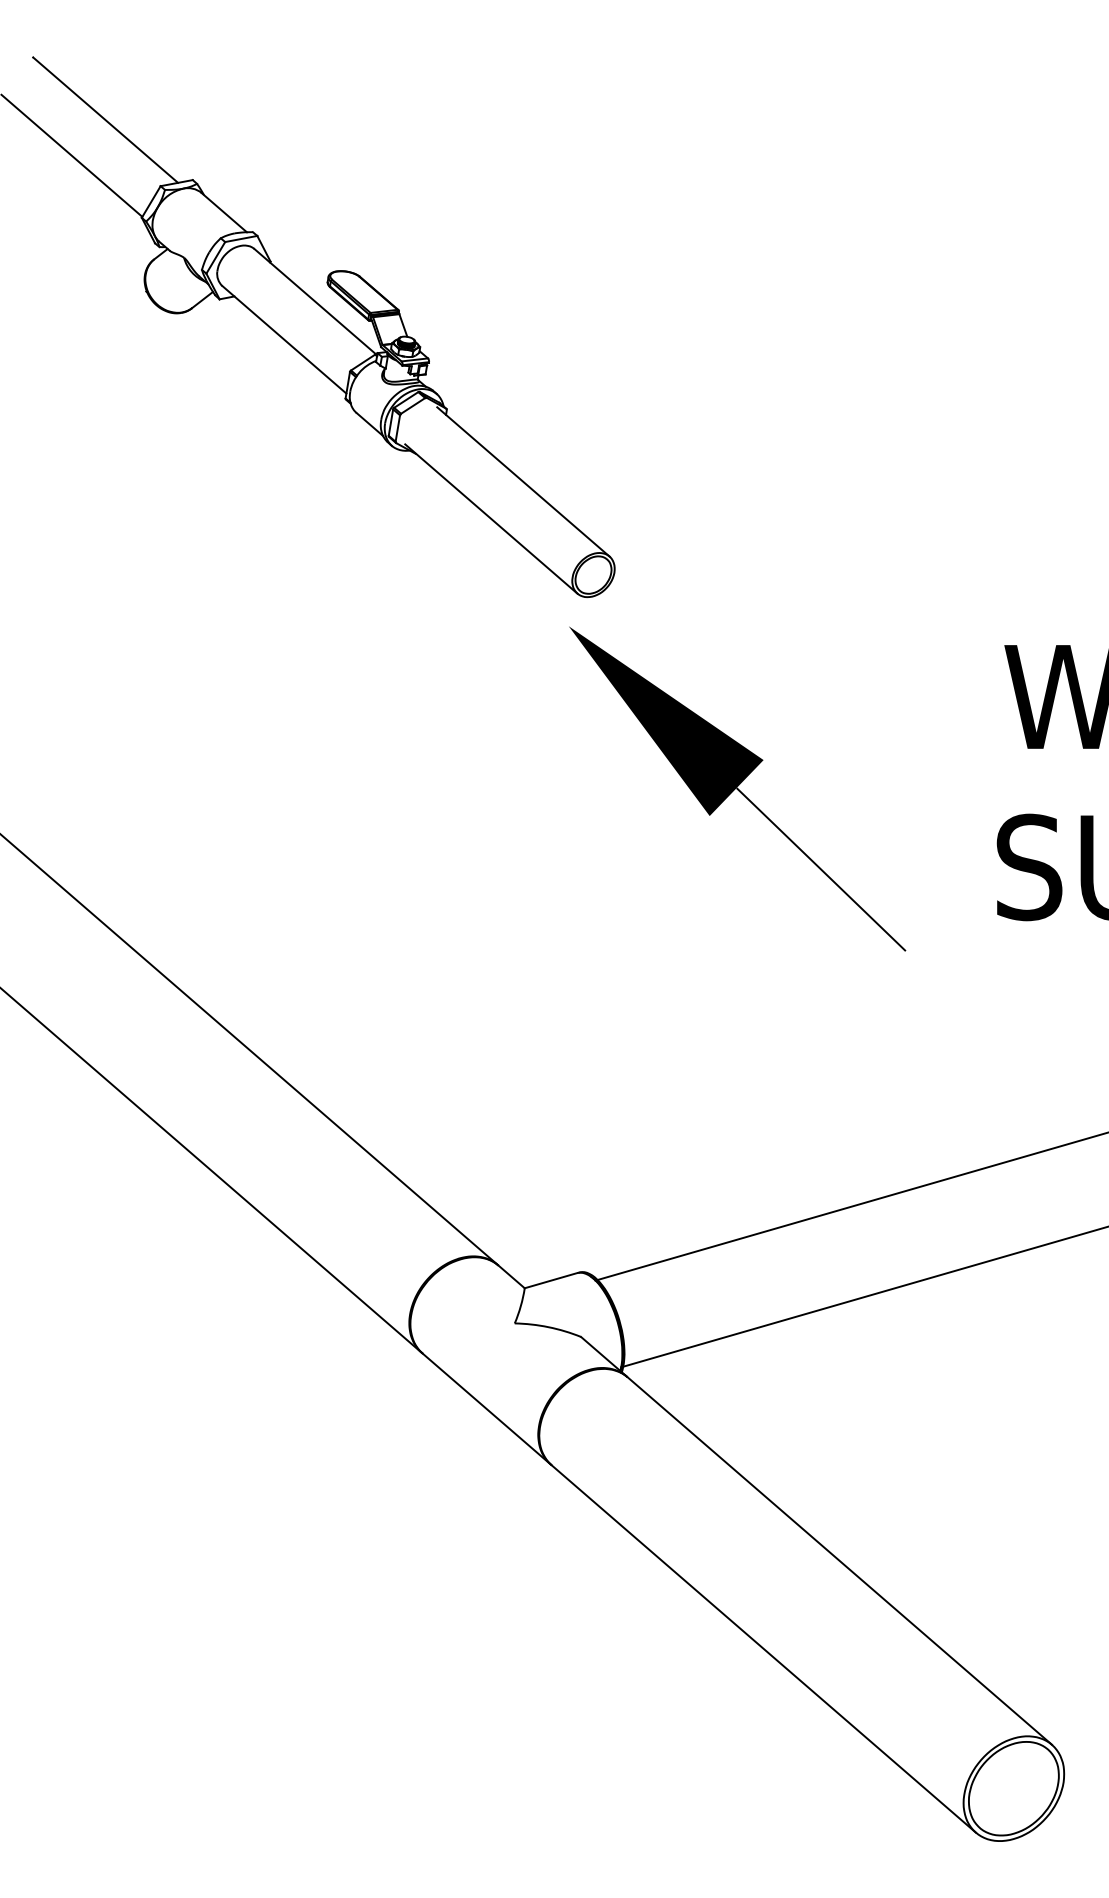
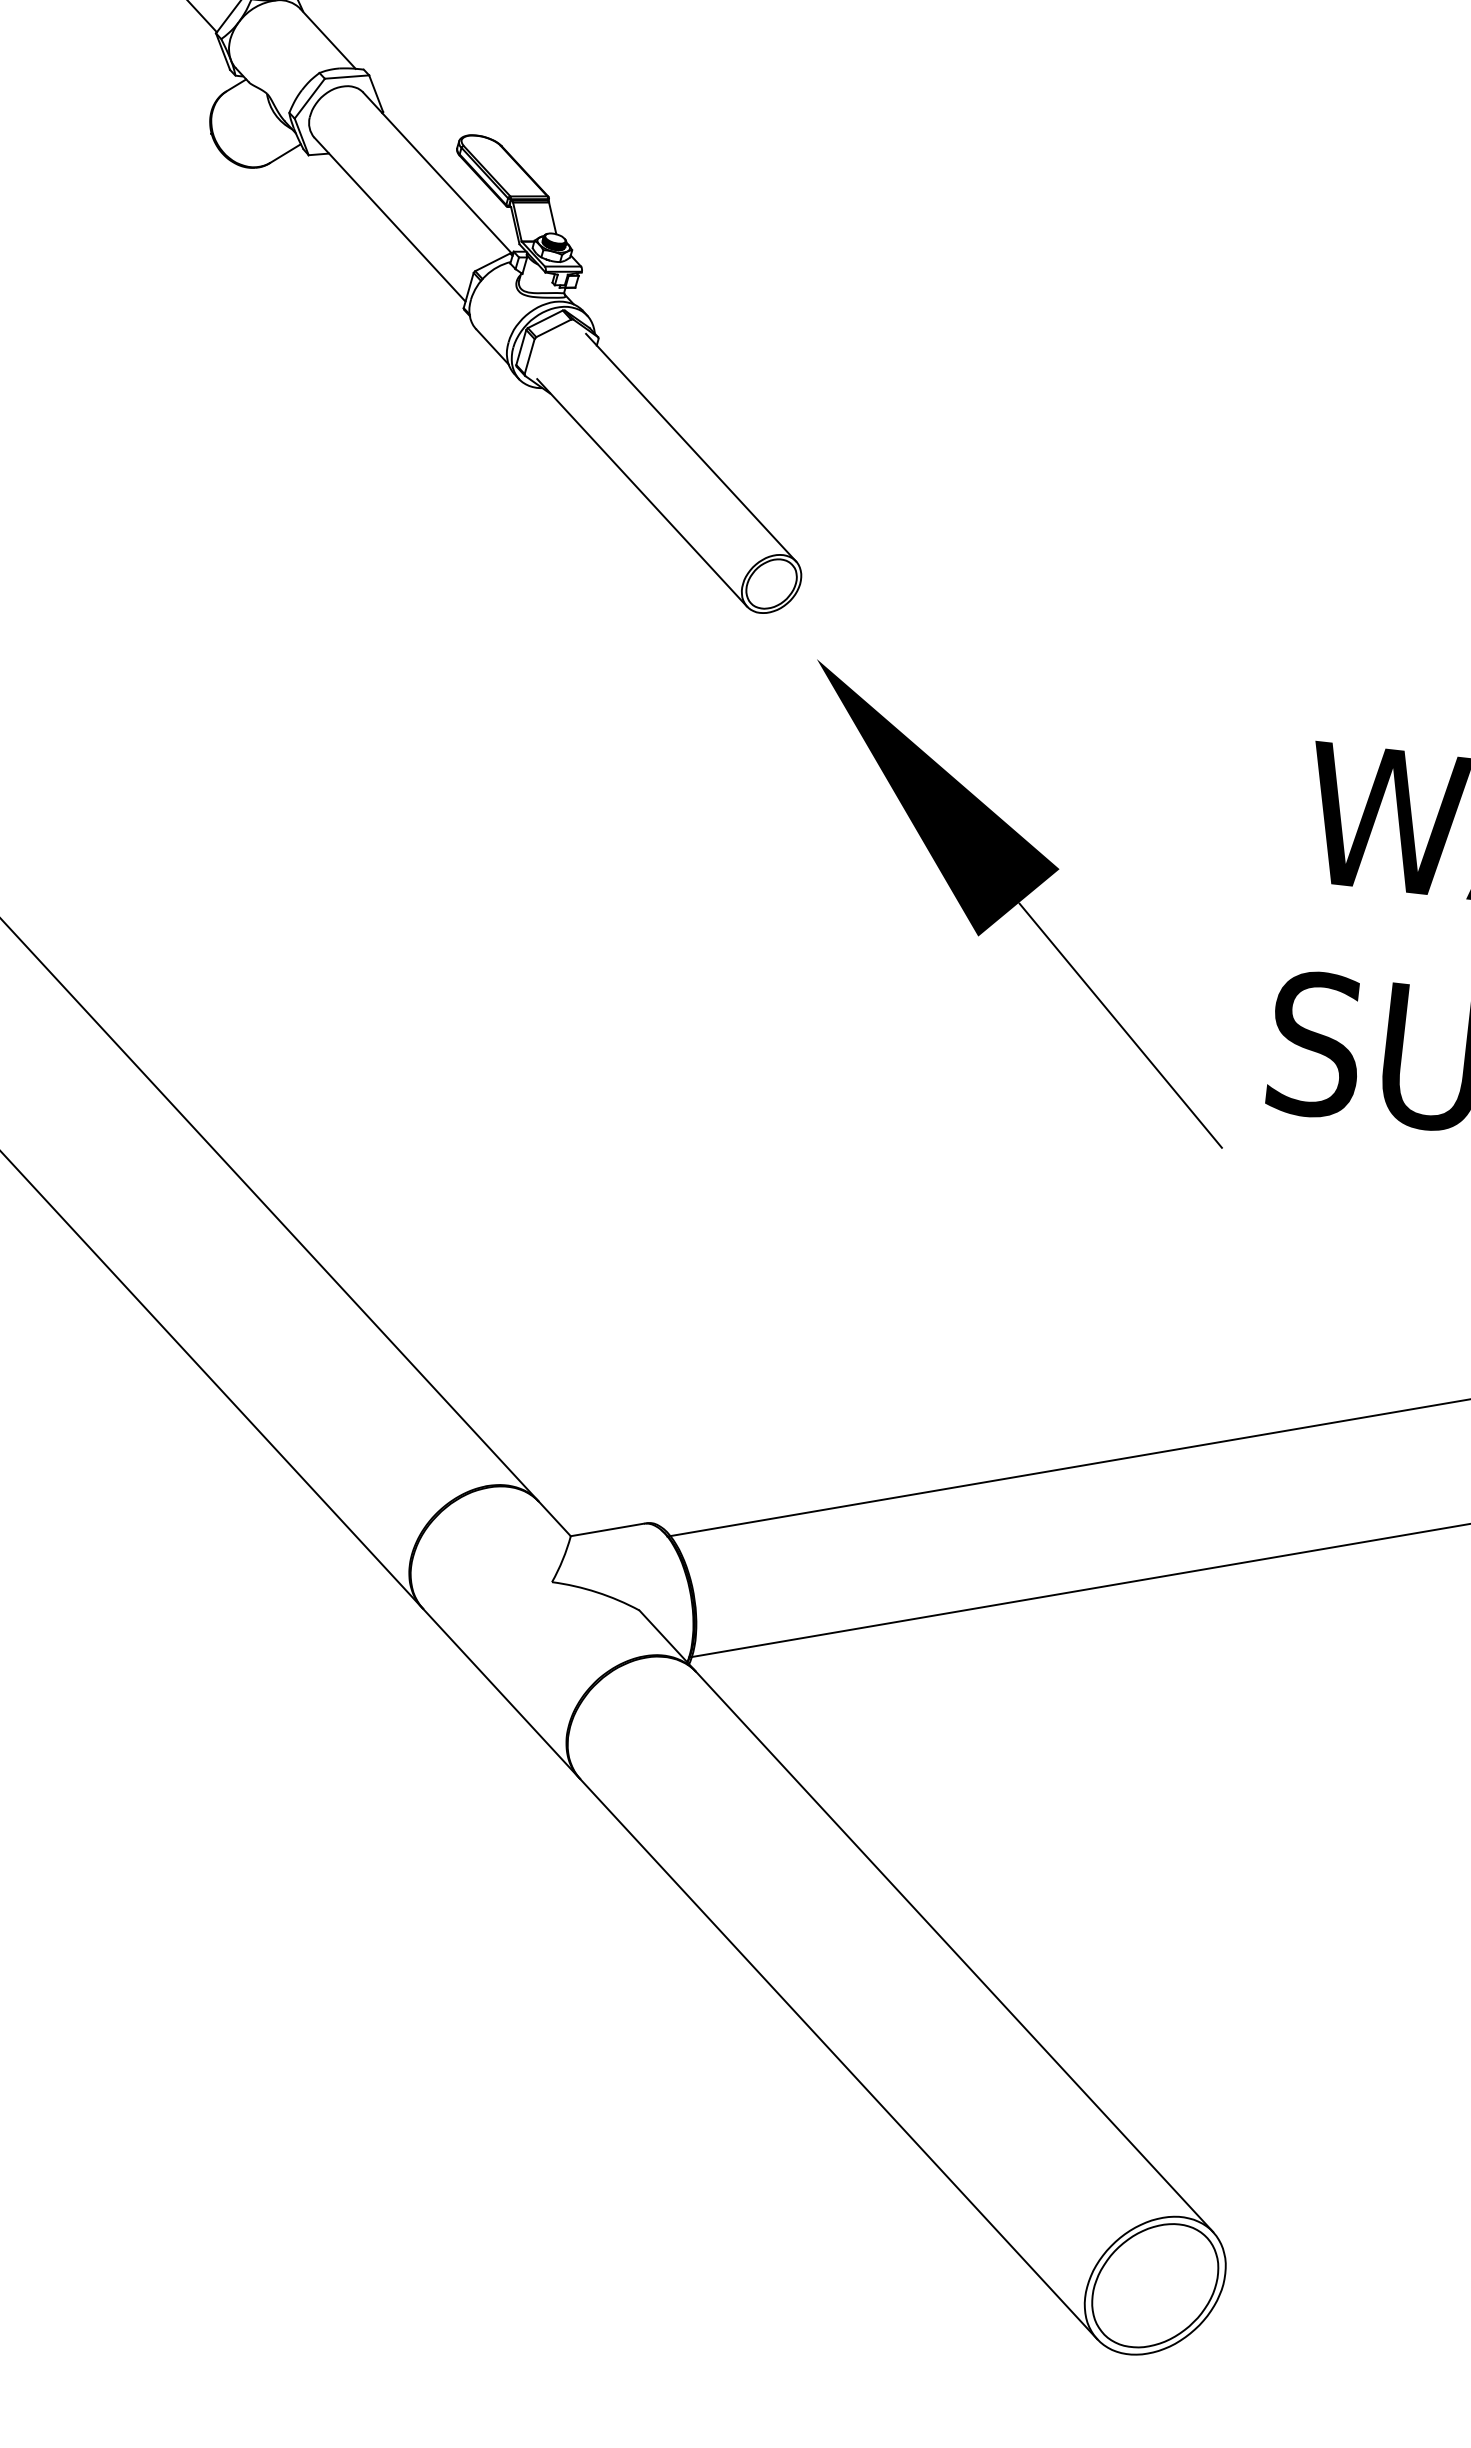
part: (737, 788) -> (1020, 903), moved

